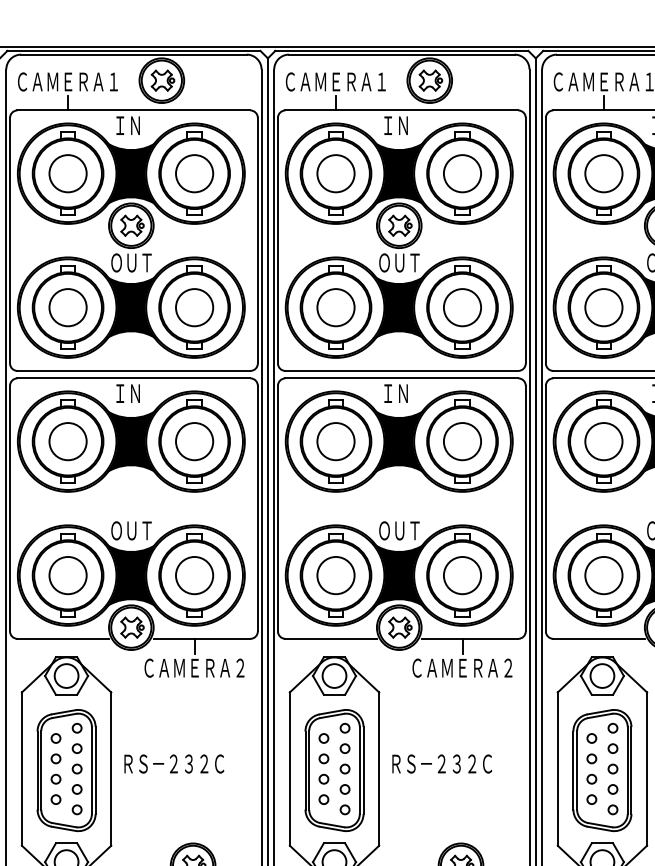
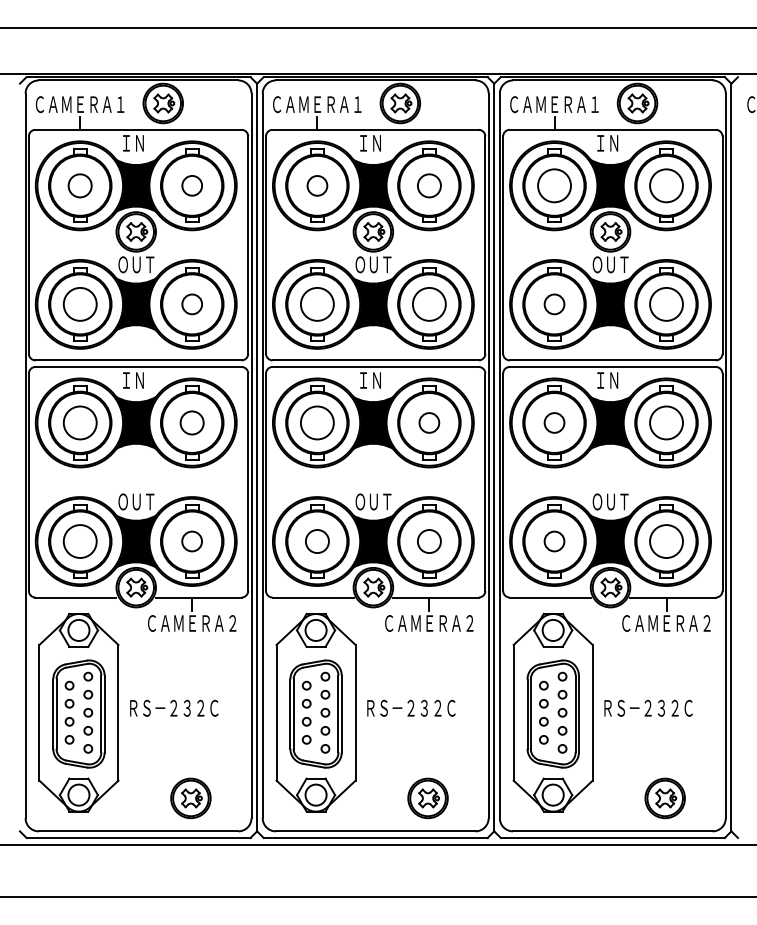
circle: (67, 173) -> (79, 185), size x0.7
circle: (193, 173) -> (191, 185), size x0.6
circle: (336, 173) -> (317, 185), size x0.6
circle: (462, 173) -> (429, 185), size x0.7
circle: (193, 306) -> (191, 303), size x0.6
circle: (603, 306) -> (554, 303), size x0.6
circle: (193, 441) -> (191, 422), size x0.7
circle: (461, 441) -> (428, 422), size x0.6
circle: (603, 441) -> (554, 422), size x0.6
circle: (193, 575) -> (191, 541), size x0.6
circle: (336, 575) -> (317, 541), size x0.7
circle: (462, 575) -> (429, 541), size x0.7
circle: (603, 575) -> (554, 541), size x0.6

